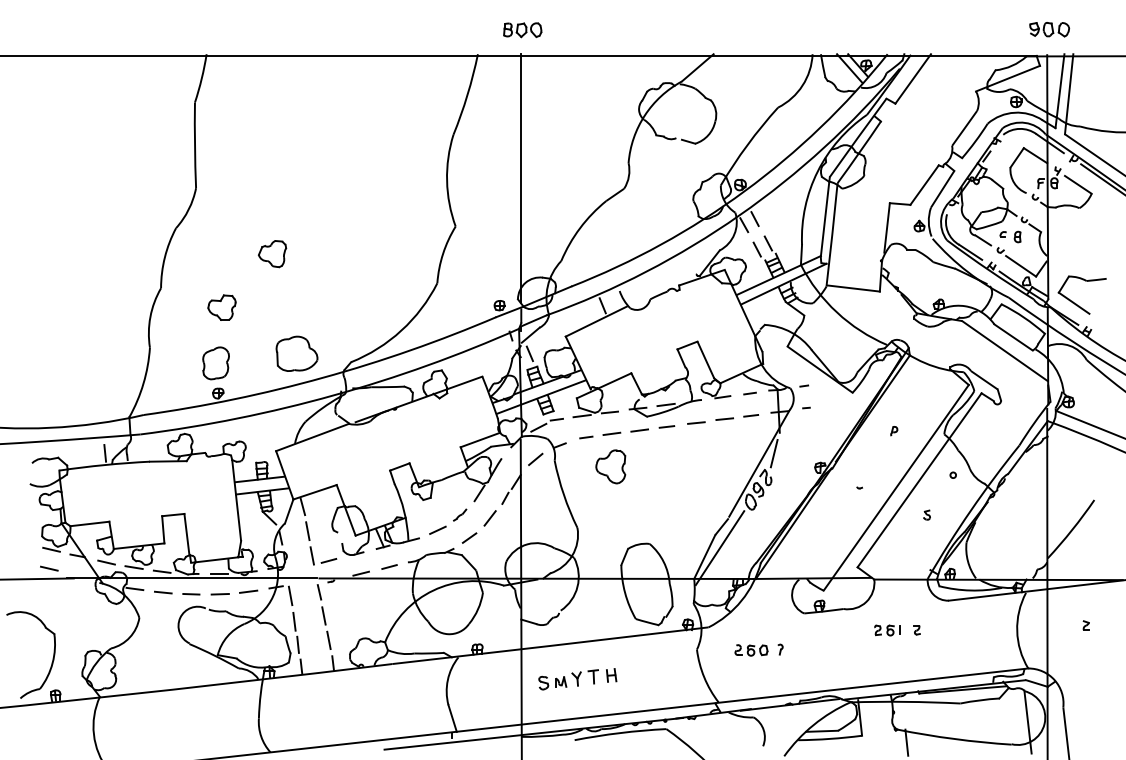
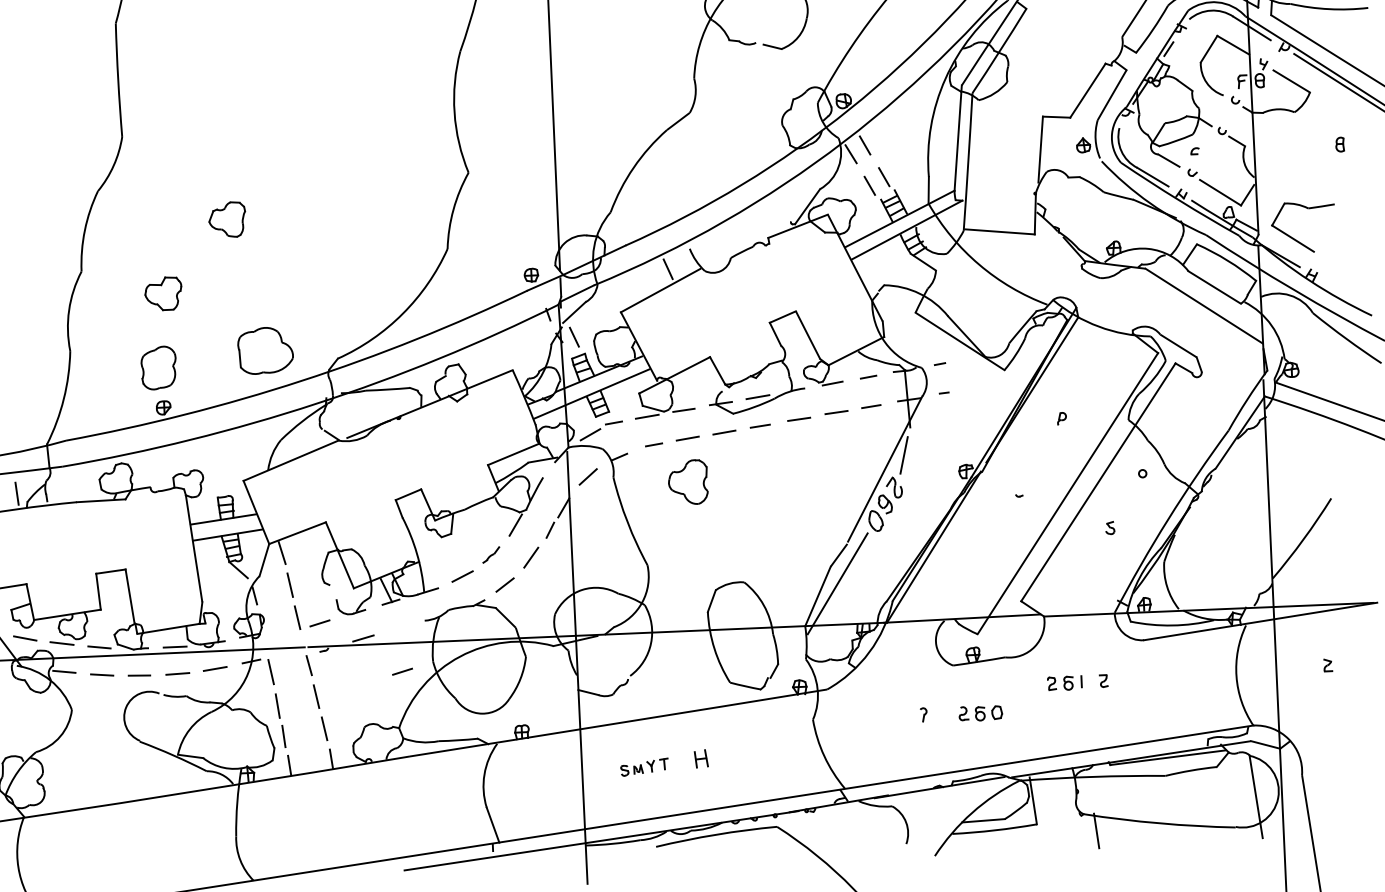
part: (1017, 236) -> (1339, 143), moved
line: (389, 566) -> (402, 671), moved
part: (751, 650) -> (980, 713), moved
part: (568, 679) -> (644, 766), size x0.6

